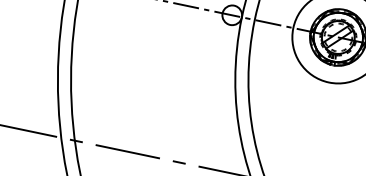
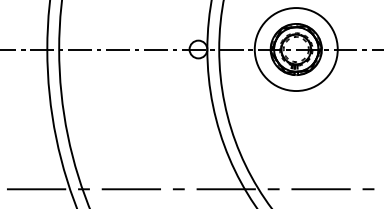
hatch: (337, 36) -> (295, 48), removed

